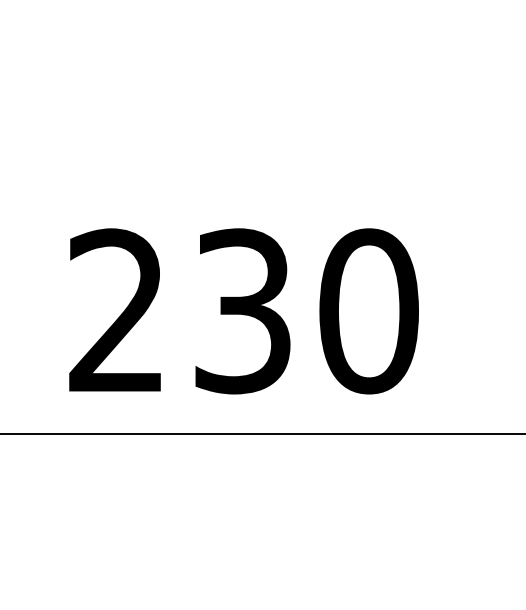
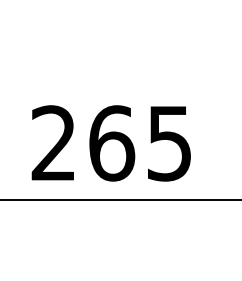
text: (305, 311) -> (140, 143), 230 -> 265

